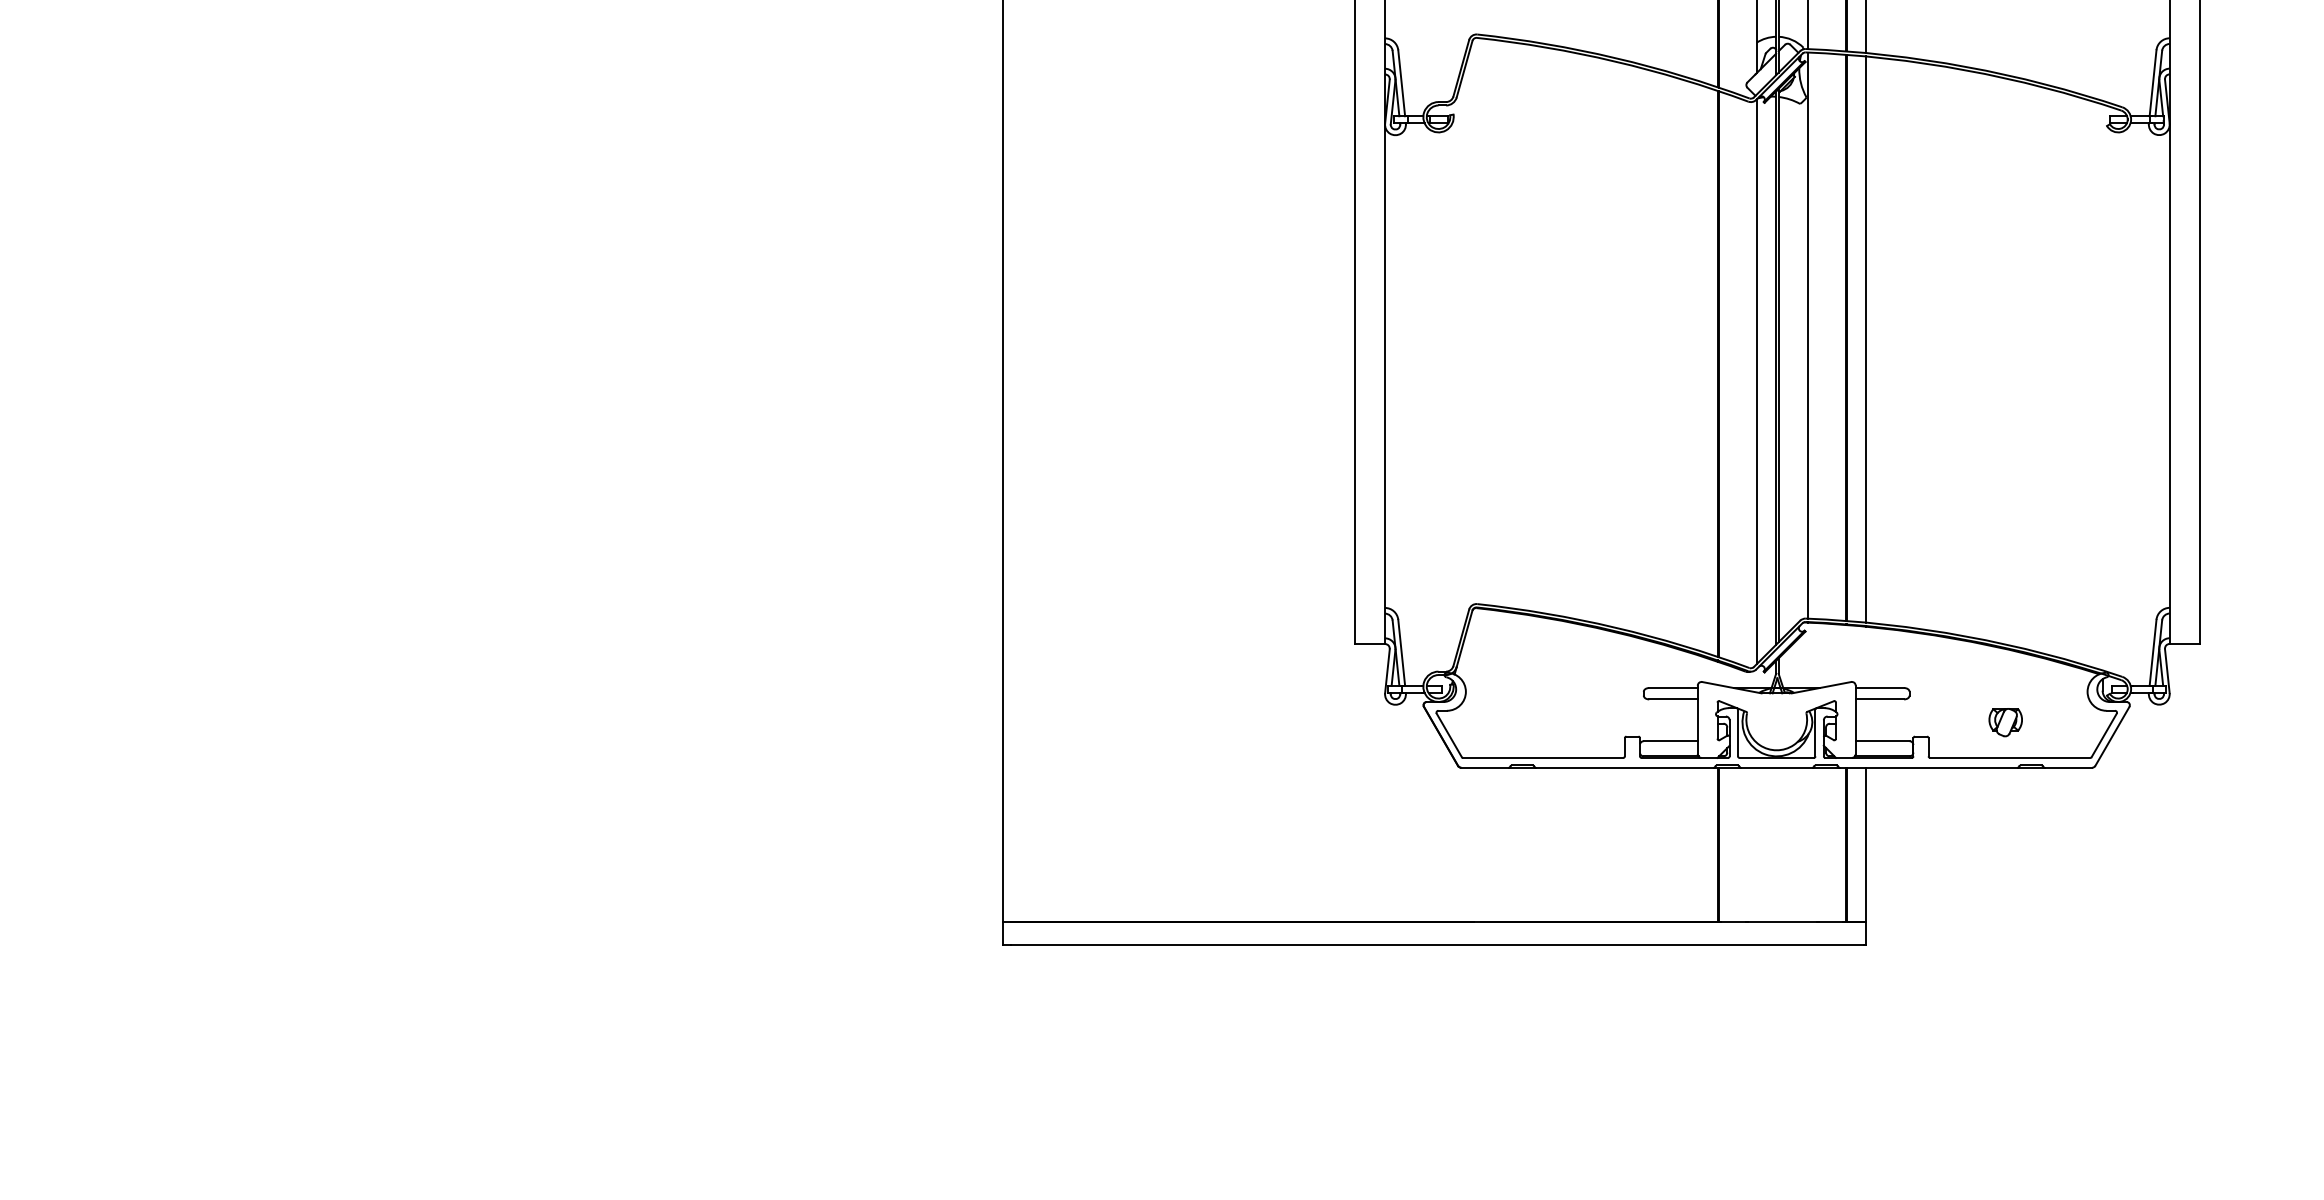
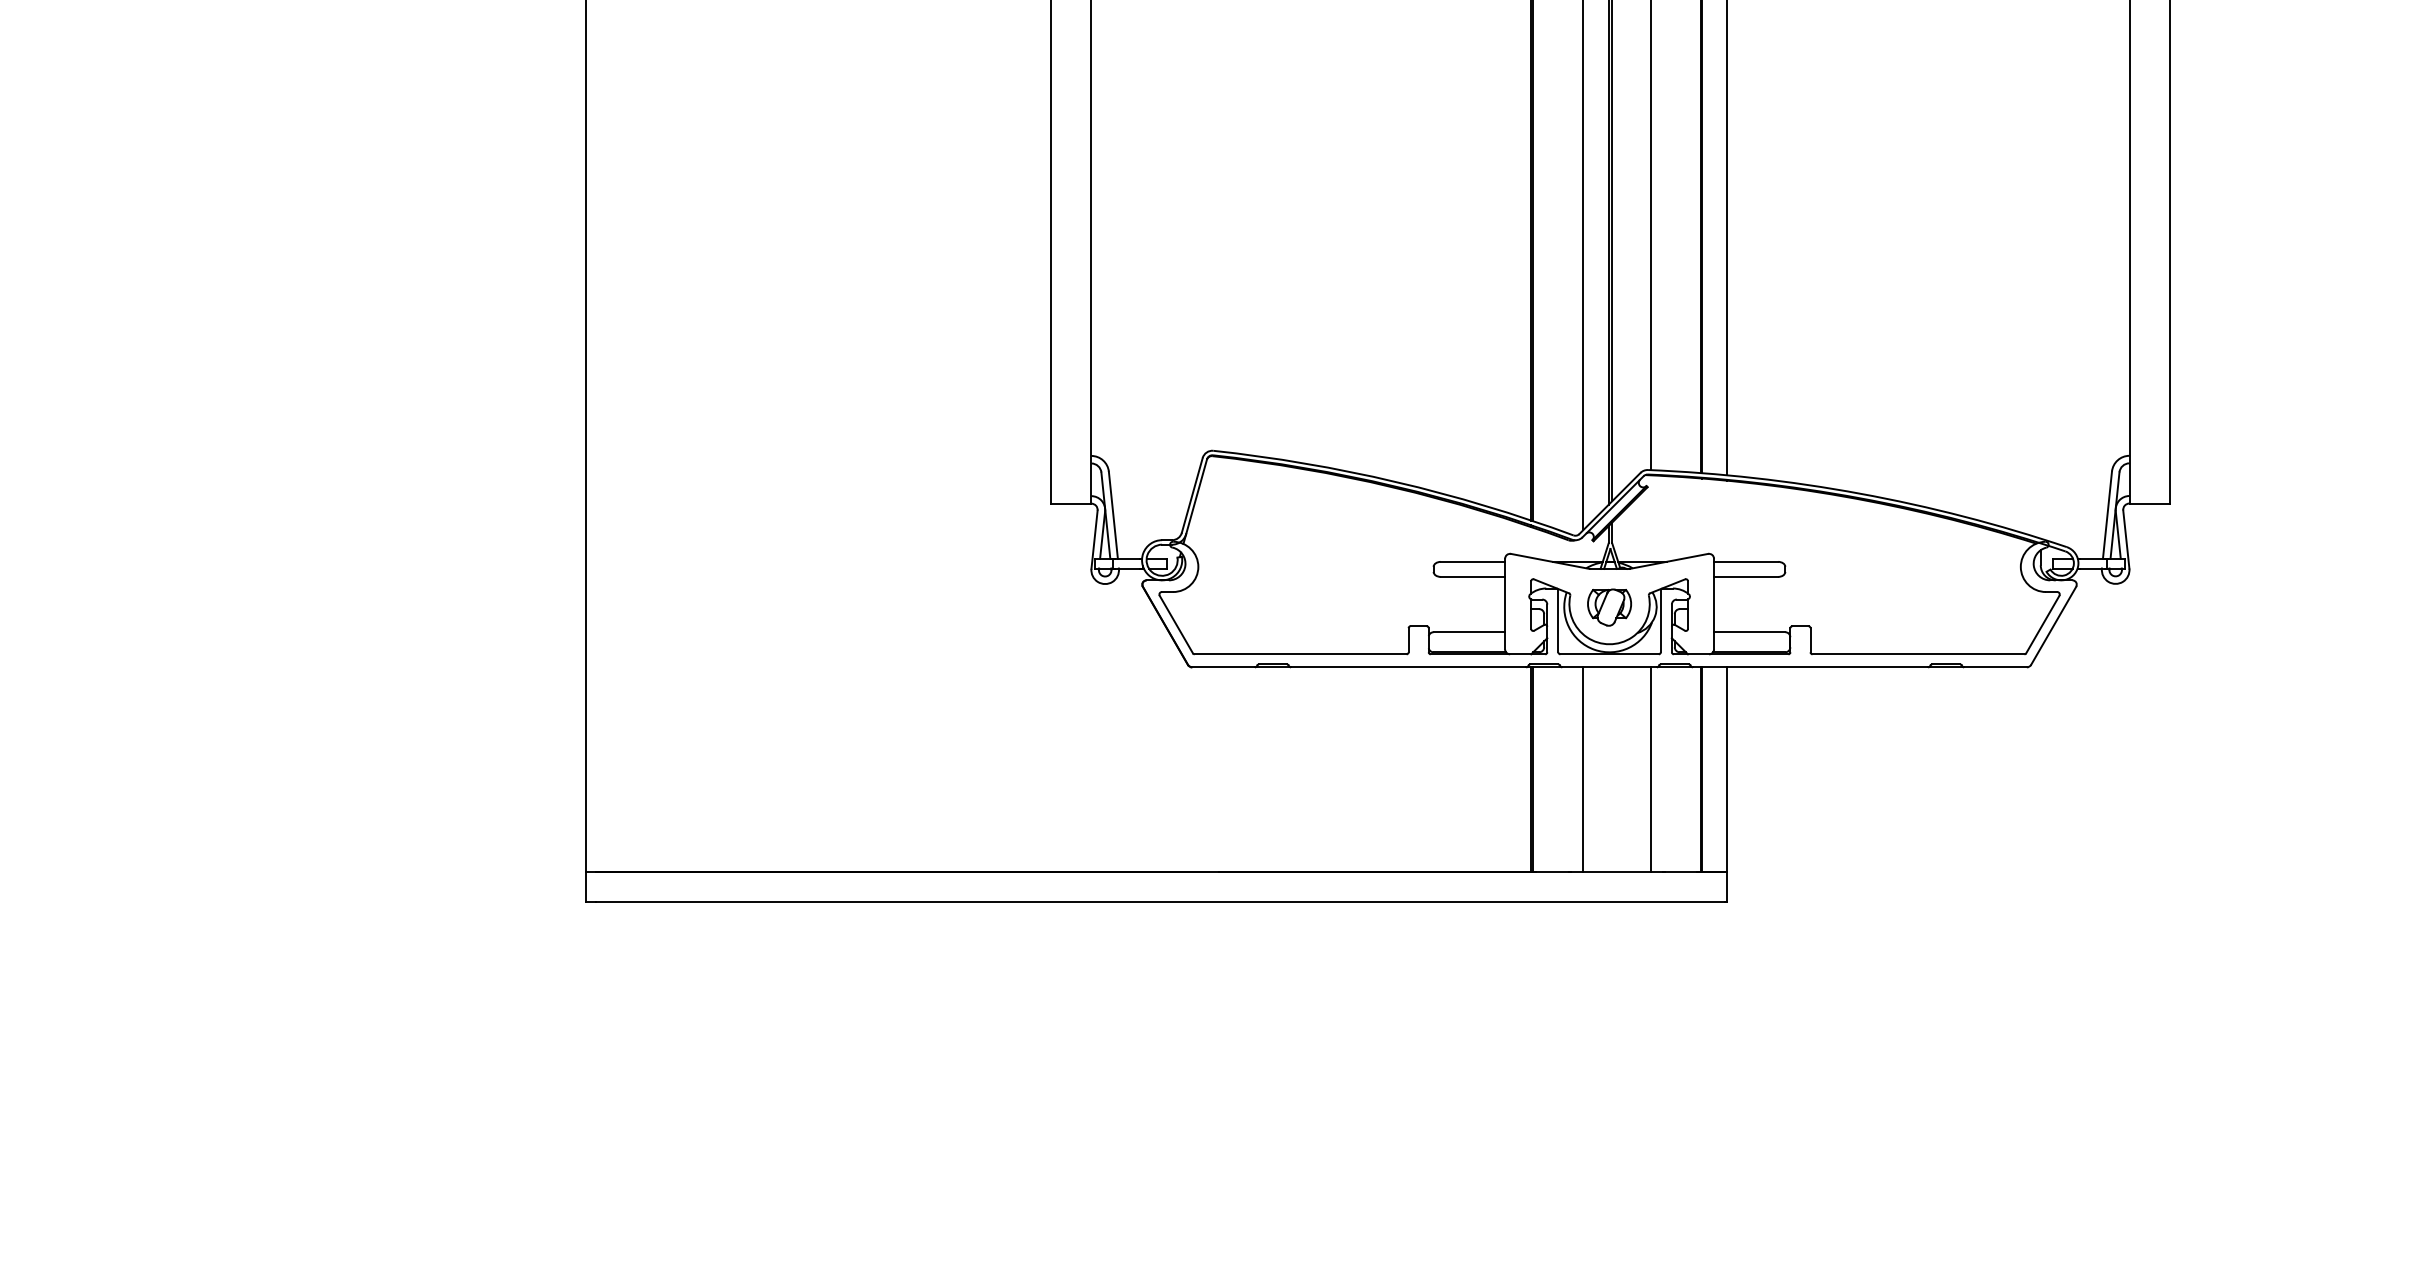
part: (2005, 722) -> (1609, 607), moved
line: (1756, 844) -> (1582, 768), added
line: (1807, 844) -> (1650, 768), added

